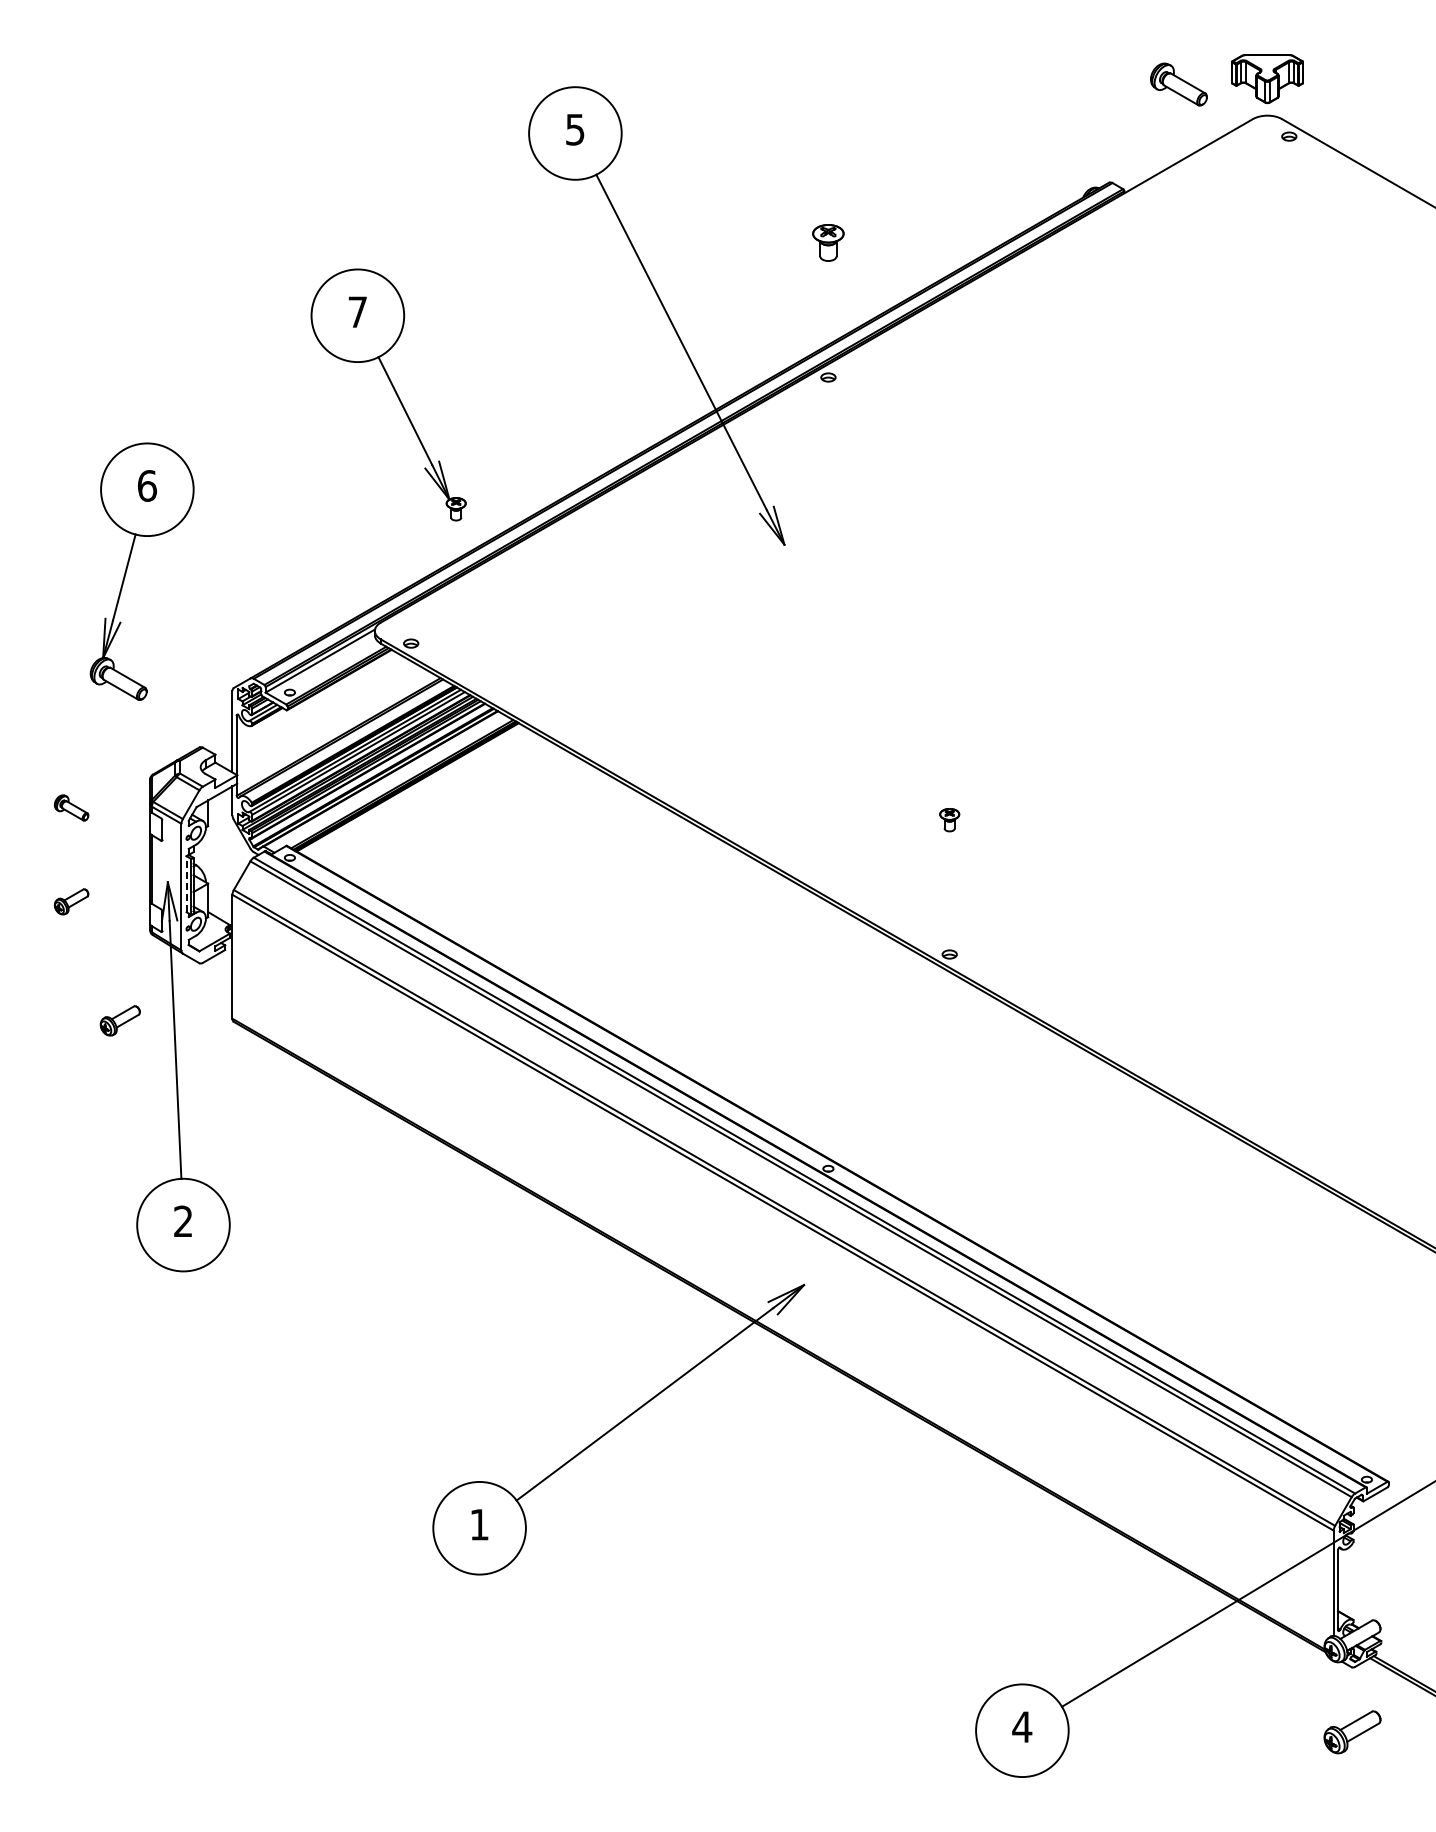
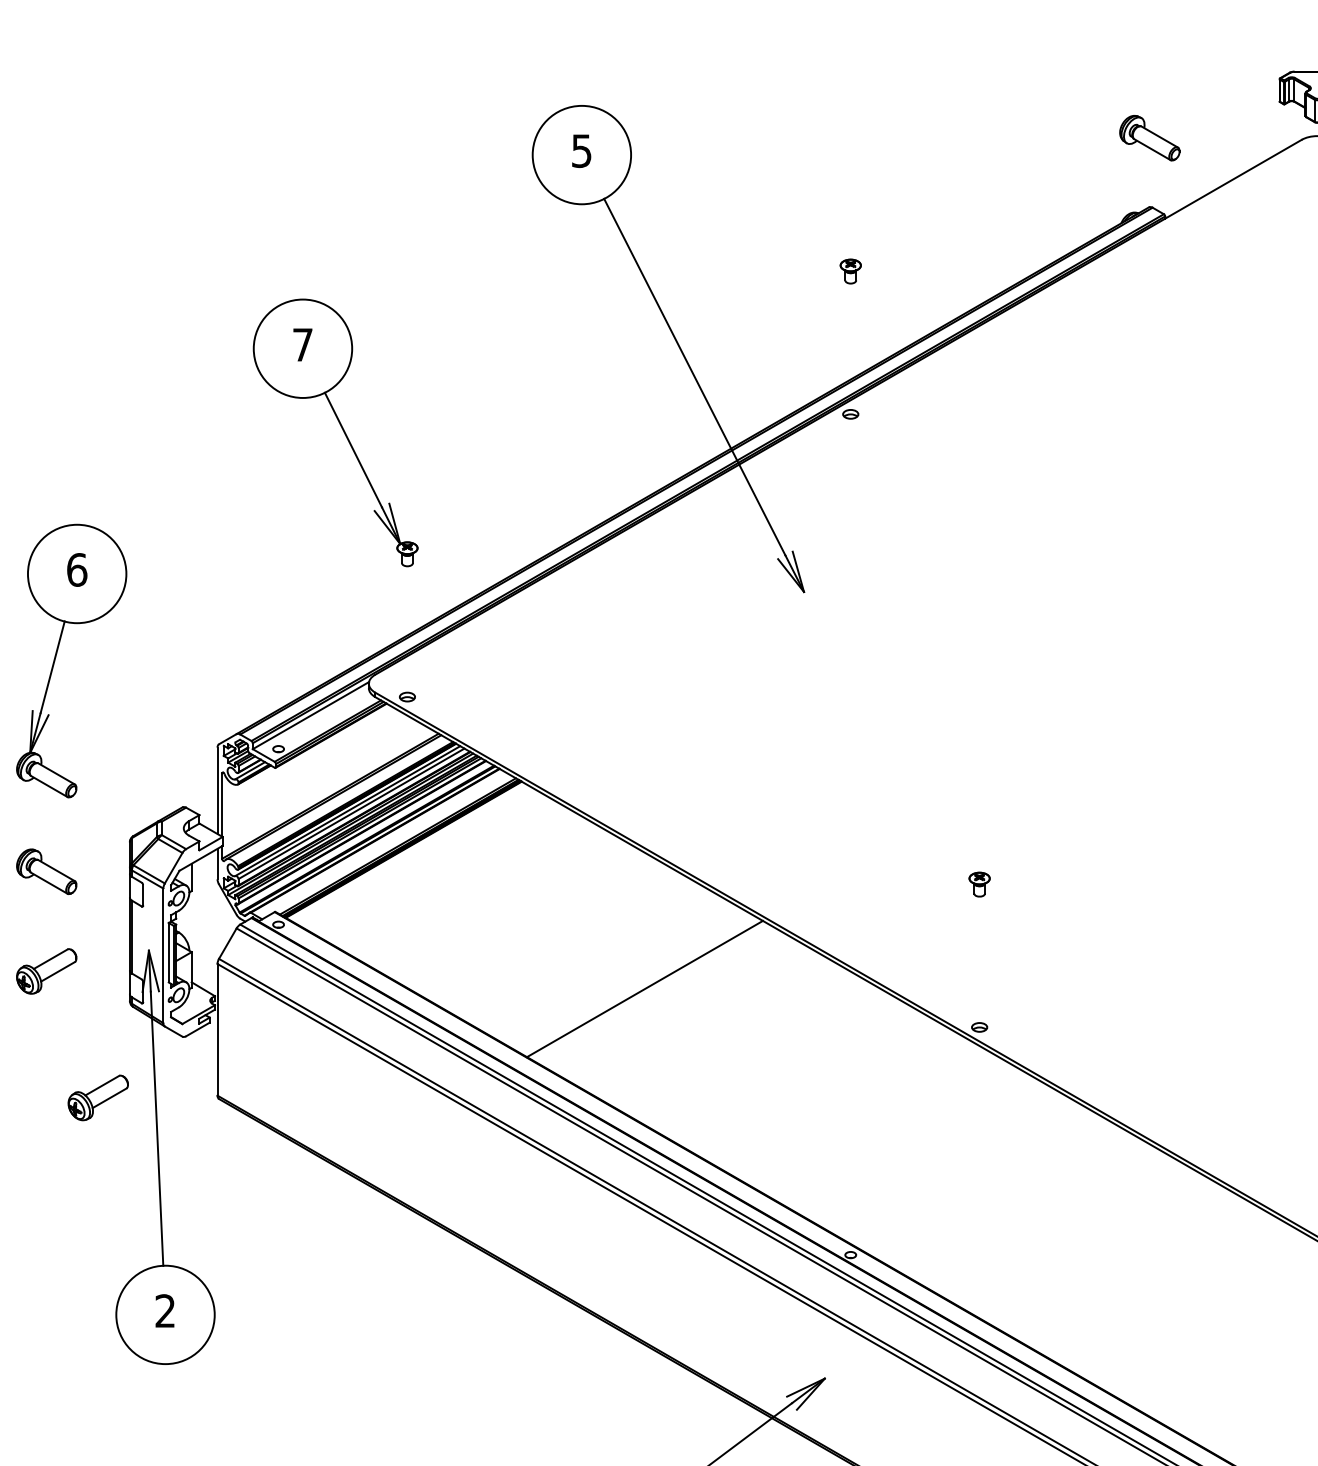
part: (1178, 84) -> (1149, 138), moved
part: (828, 243) -> (850, 271), size x0.62
part: (394, 391) -> (341, 429), moved
part: (128, 566) -> (57, 655), moved
part: (71, 807) -> (46, 871), size x1.67
line: (186, 883) -> (168, 951), dashed -> solid
part: (71, 901) -> (46, 971), size x1.67
line: (634, 918) -> (644, 989), added
part: (120, 1020) -> (98, 1097), size x1.43

